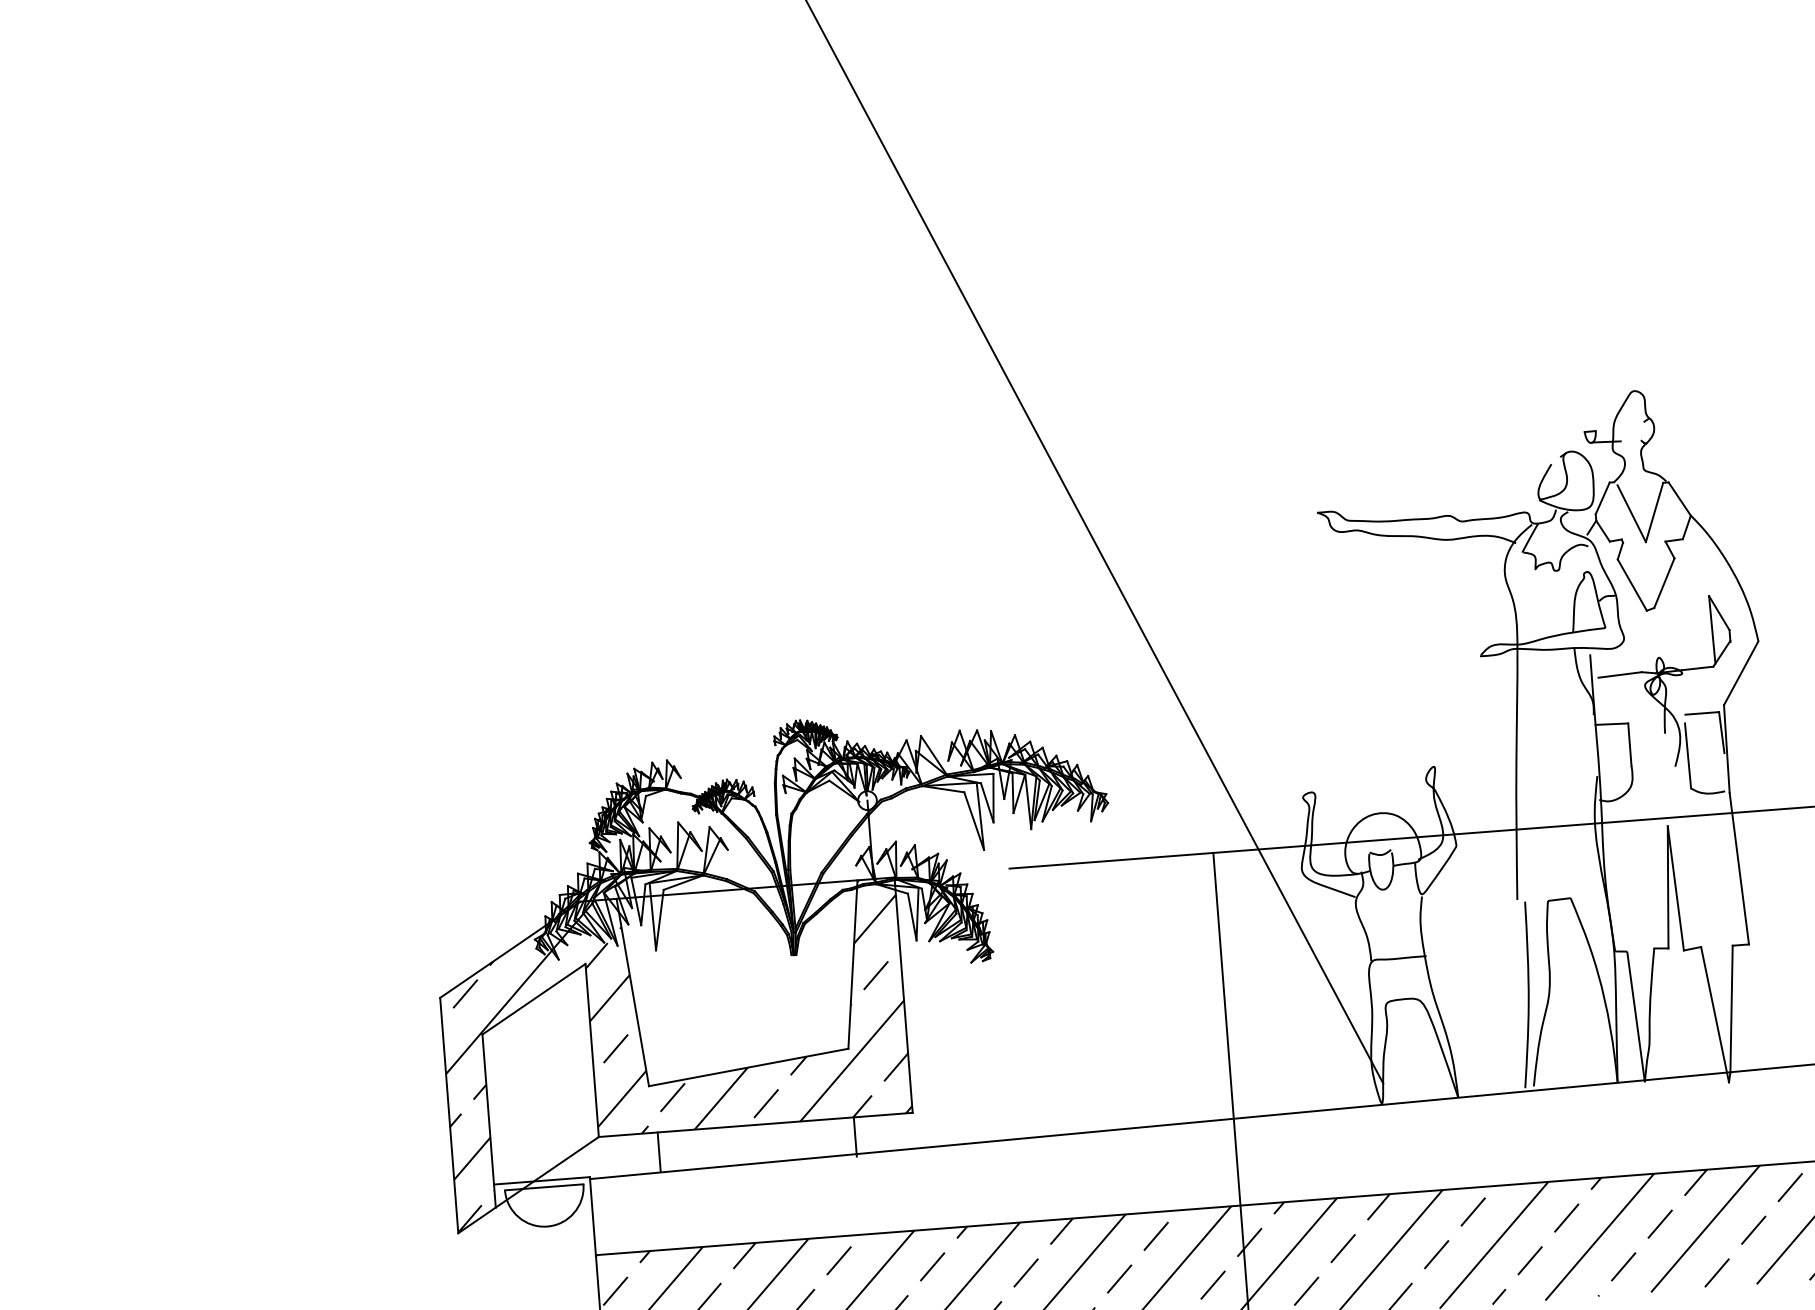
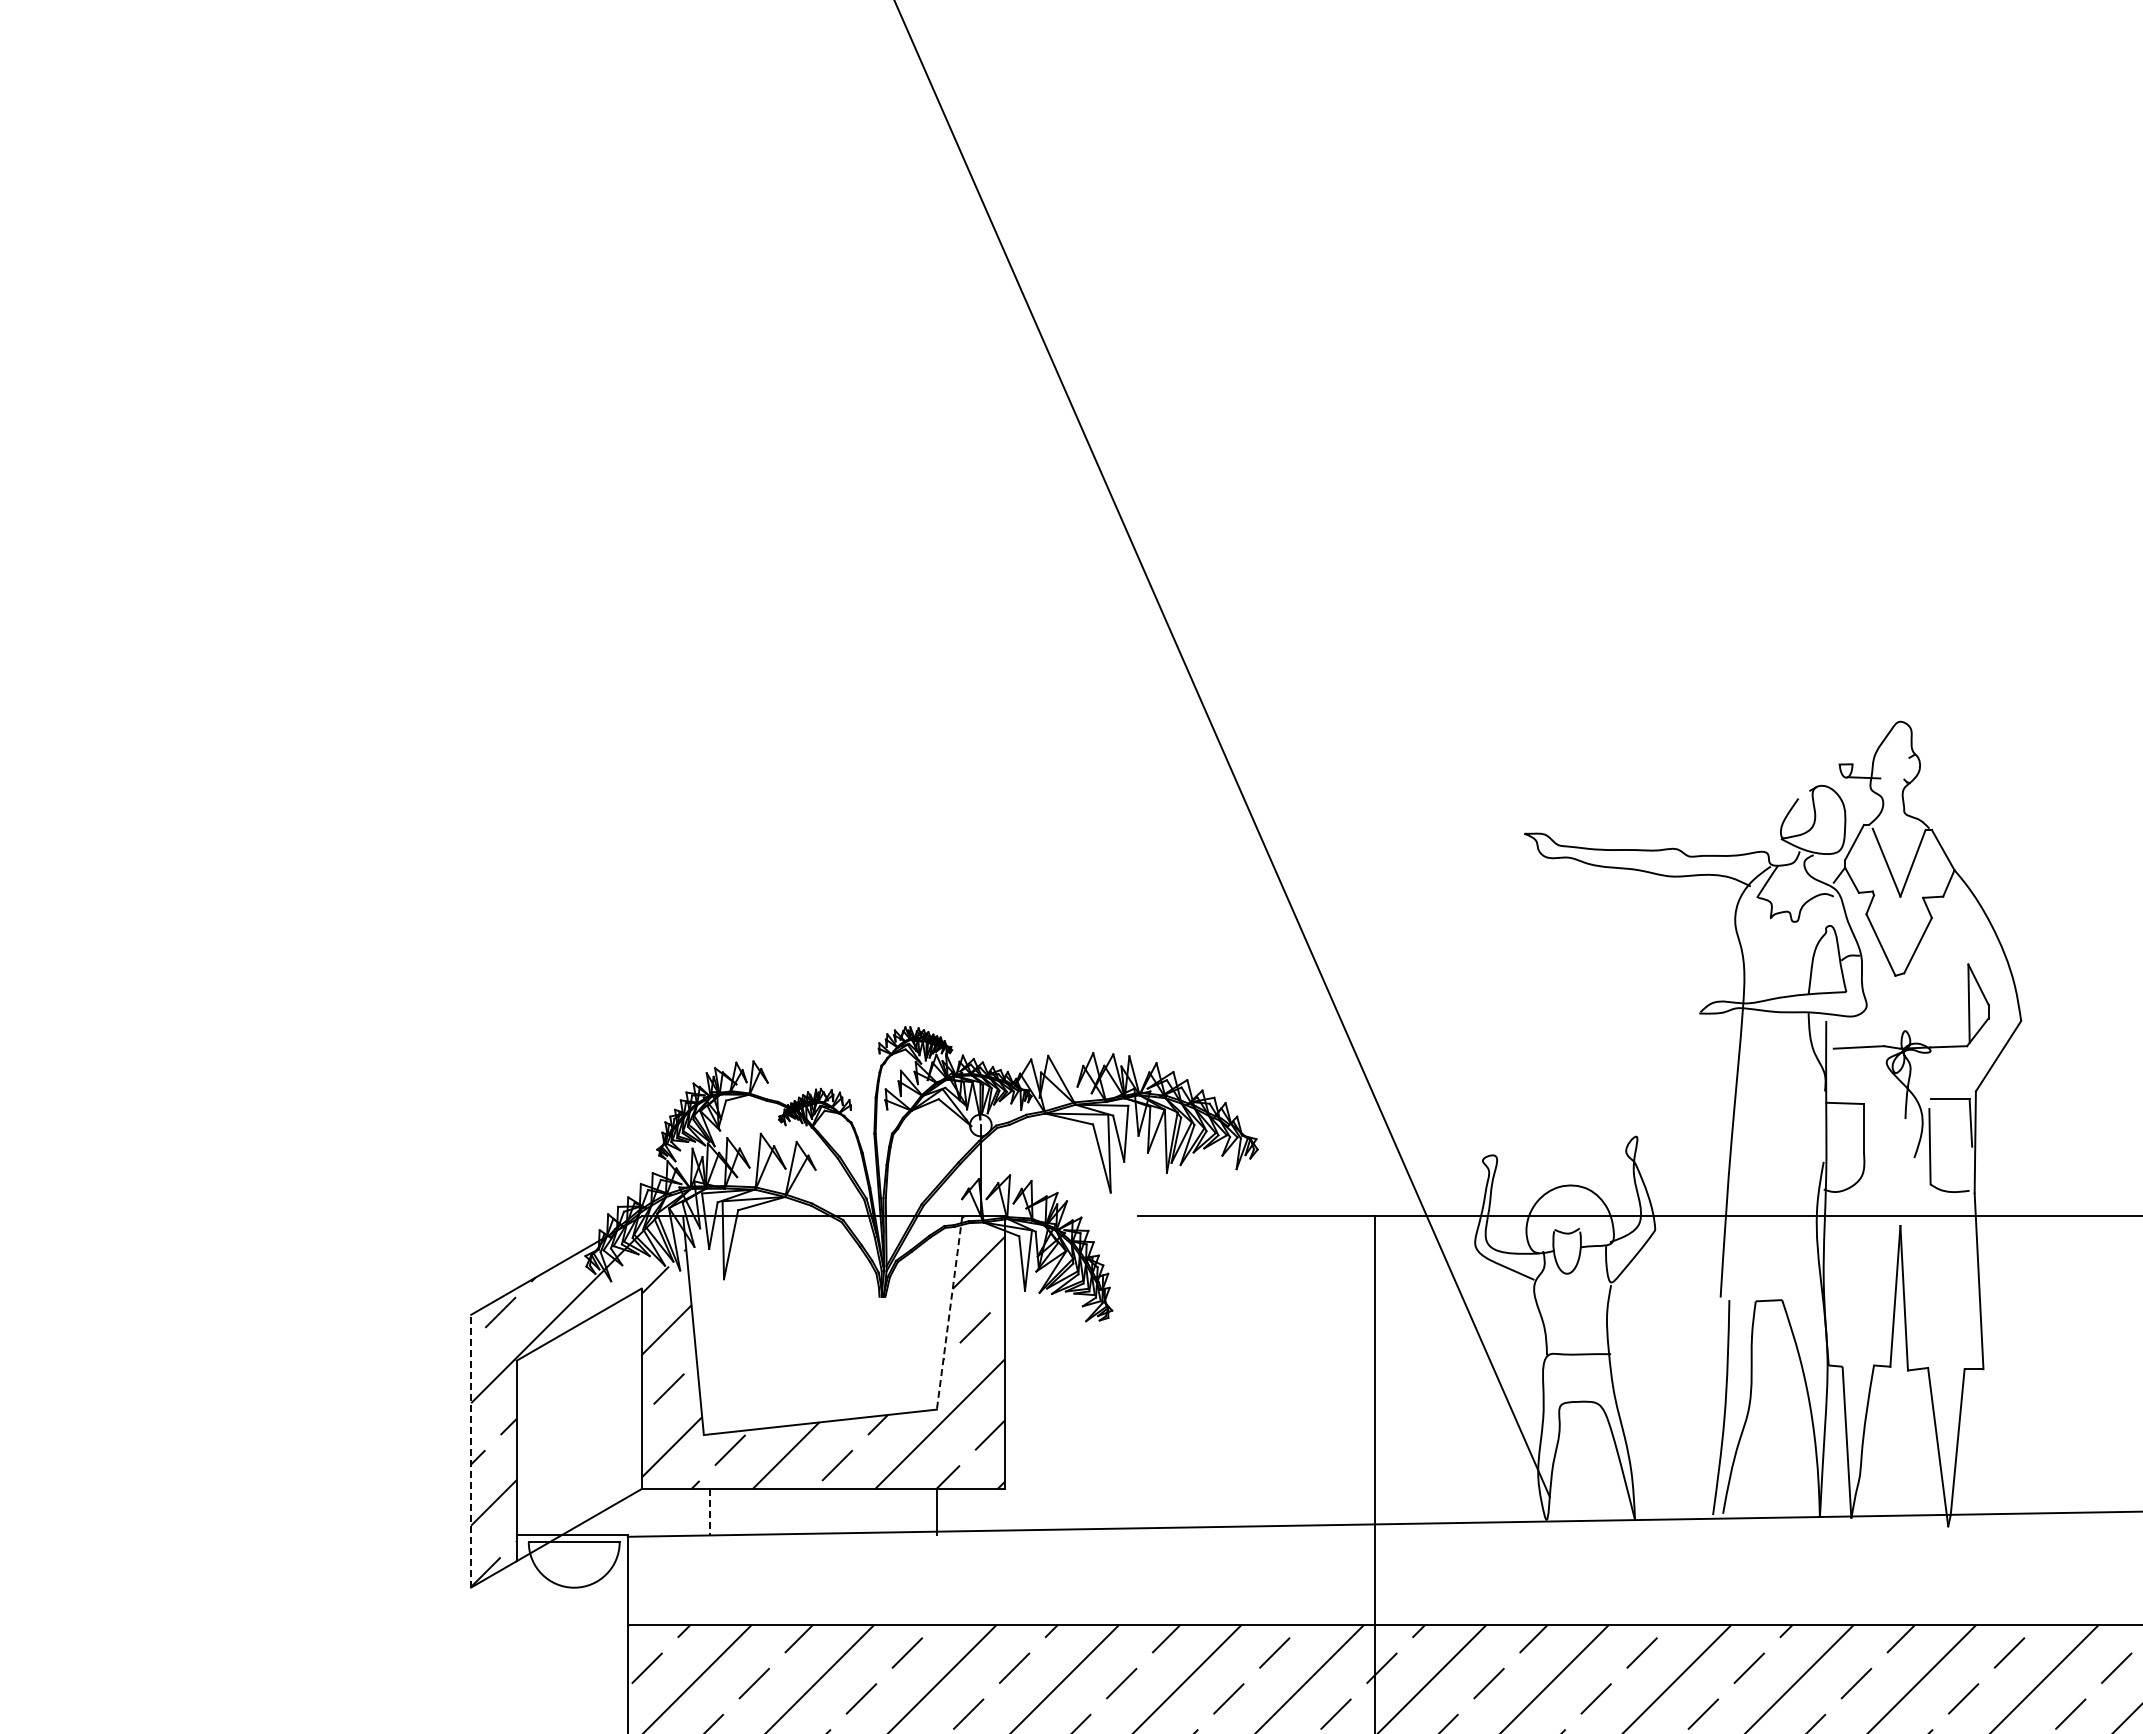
line: (852, 964) -> (949, 1313), solid -> dashed
line: (449, 1114) -> (471, 1450), solid -> dashed
line: (658, 1151) -> (709, 1511), solid -> dashed

